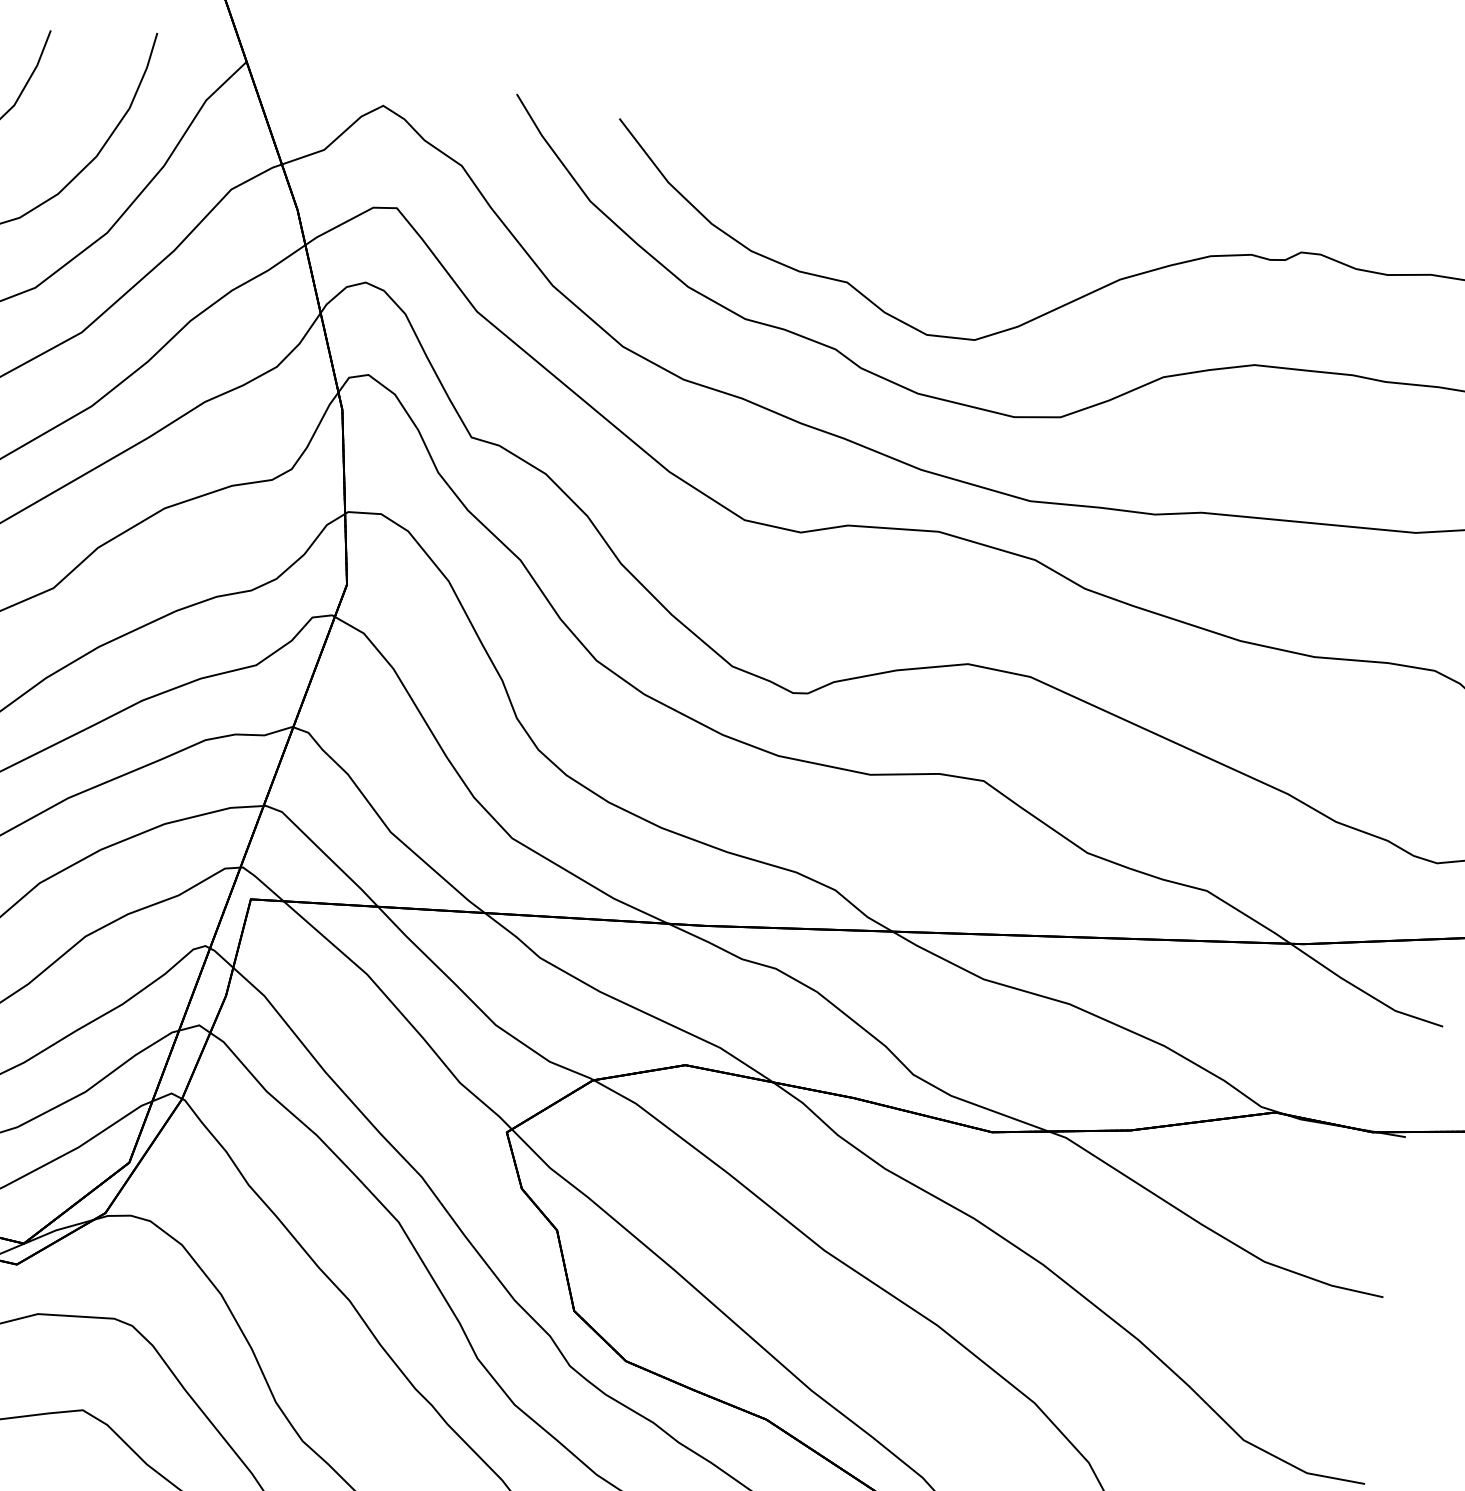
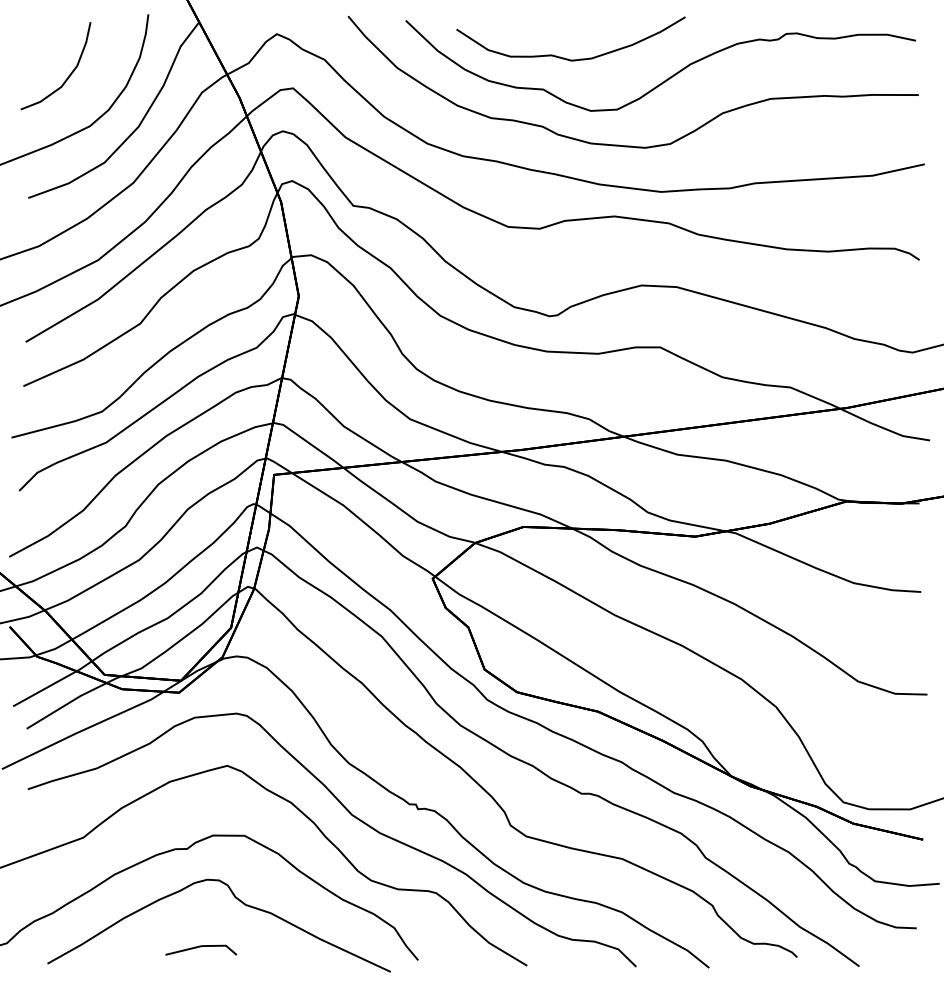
curve: (894, 230) -> (564, 57), added

